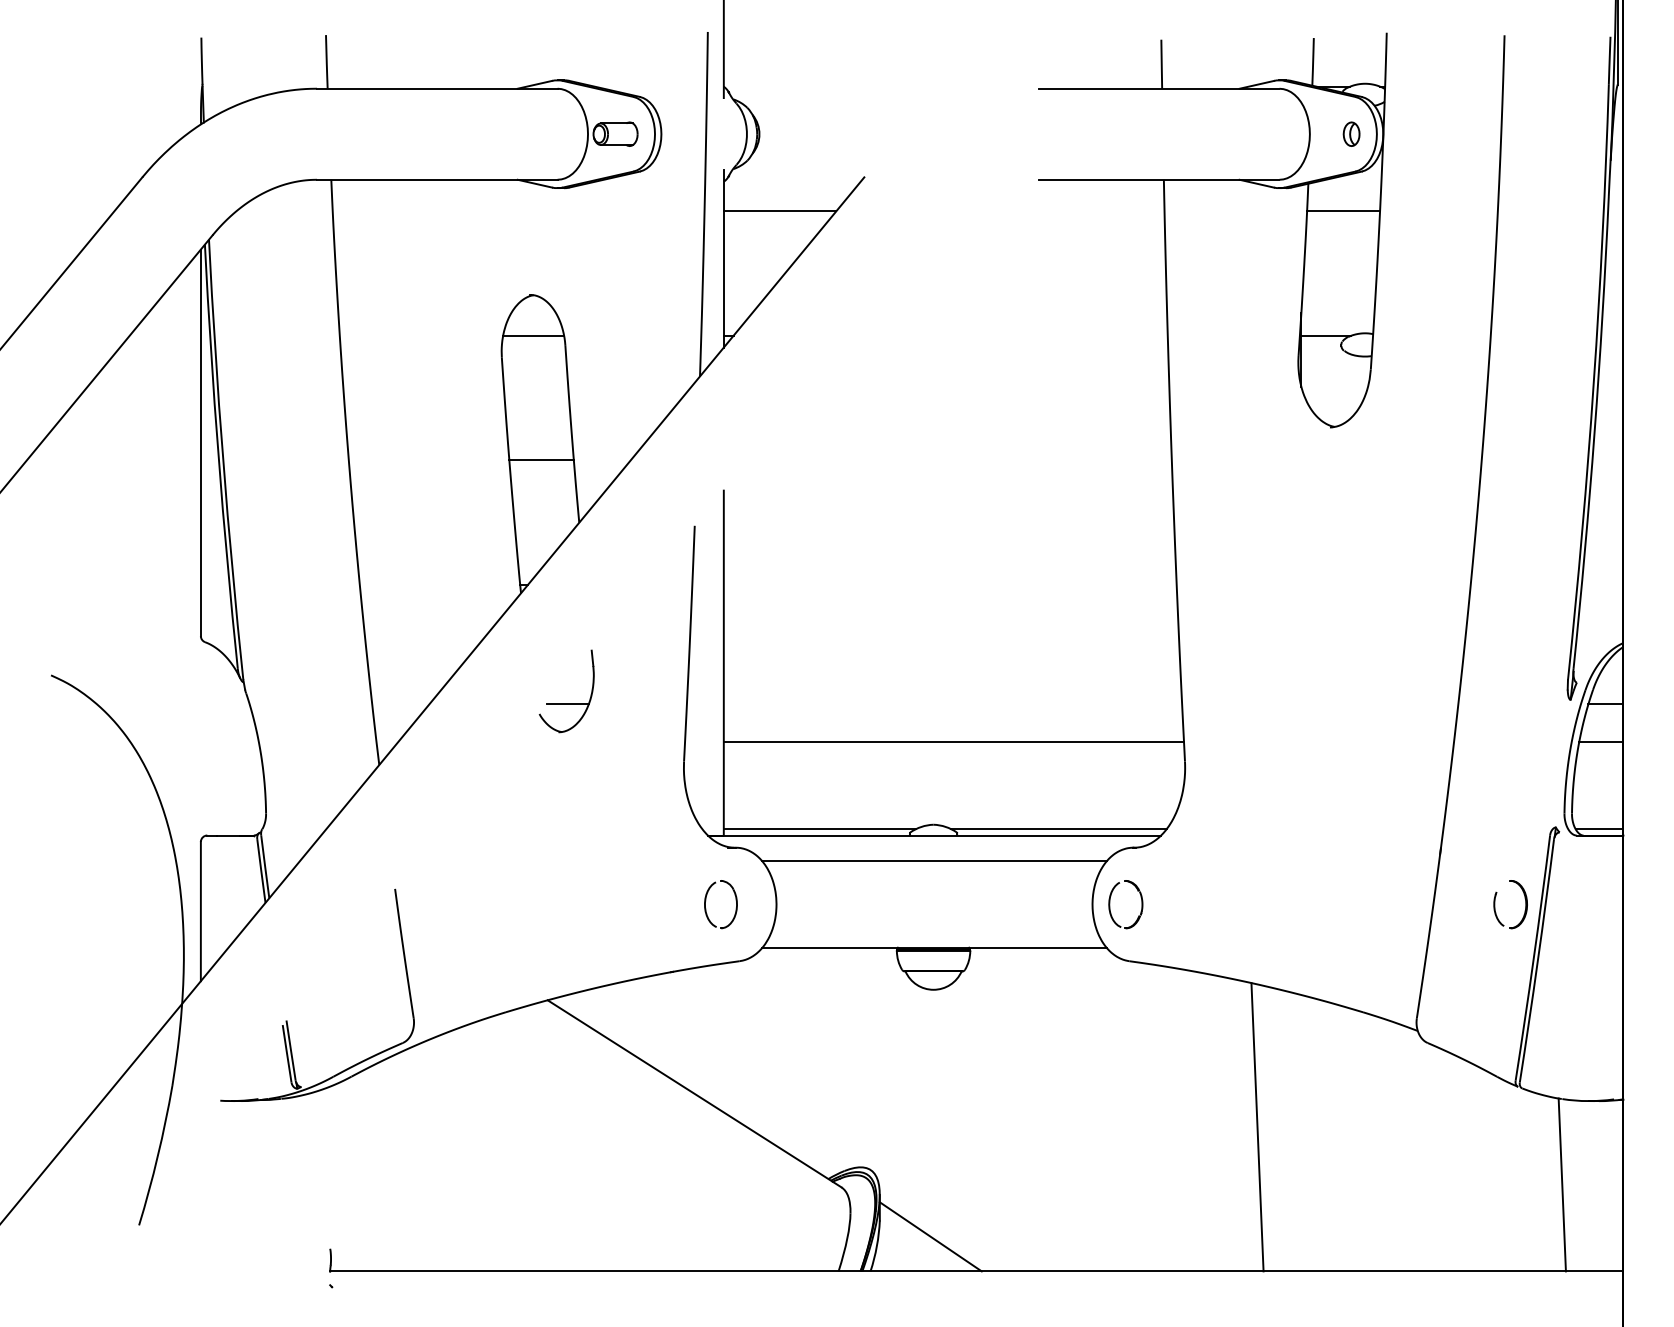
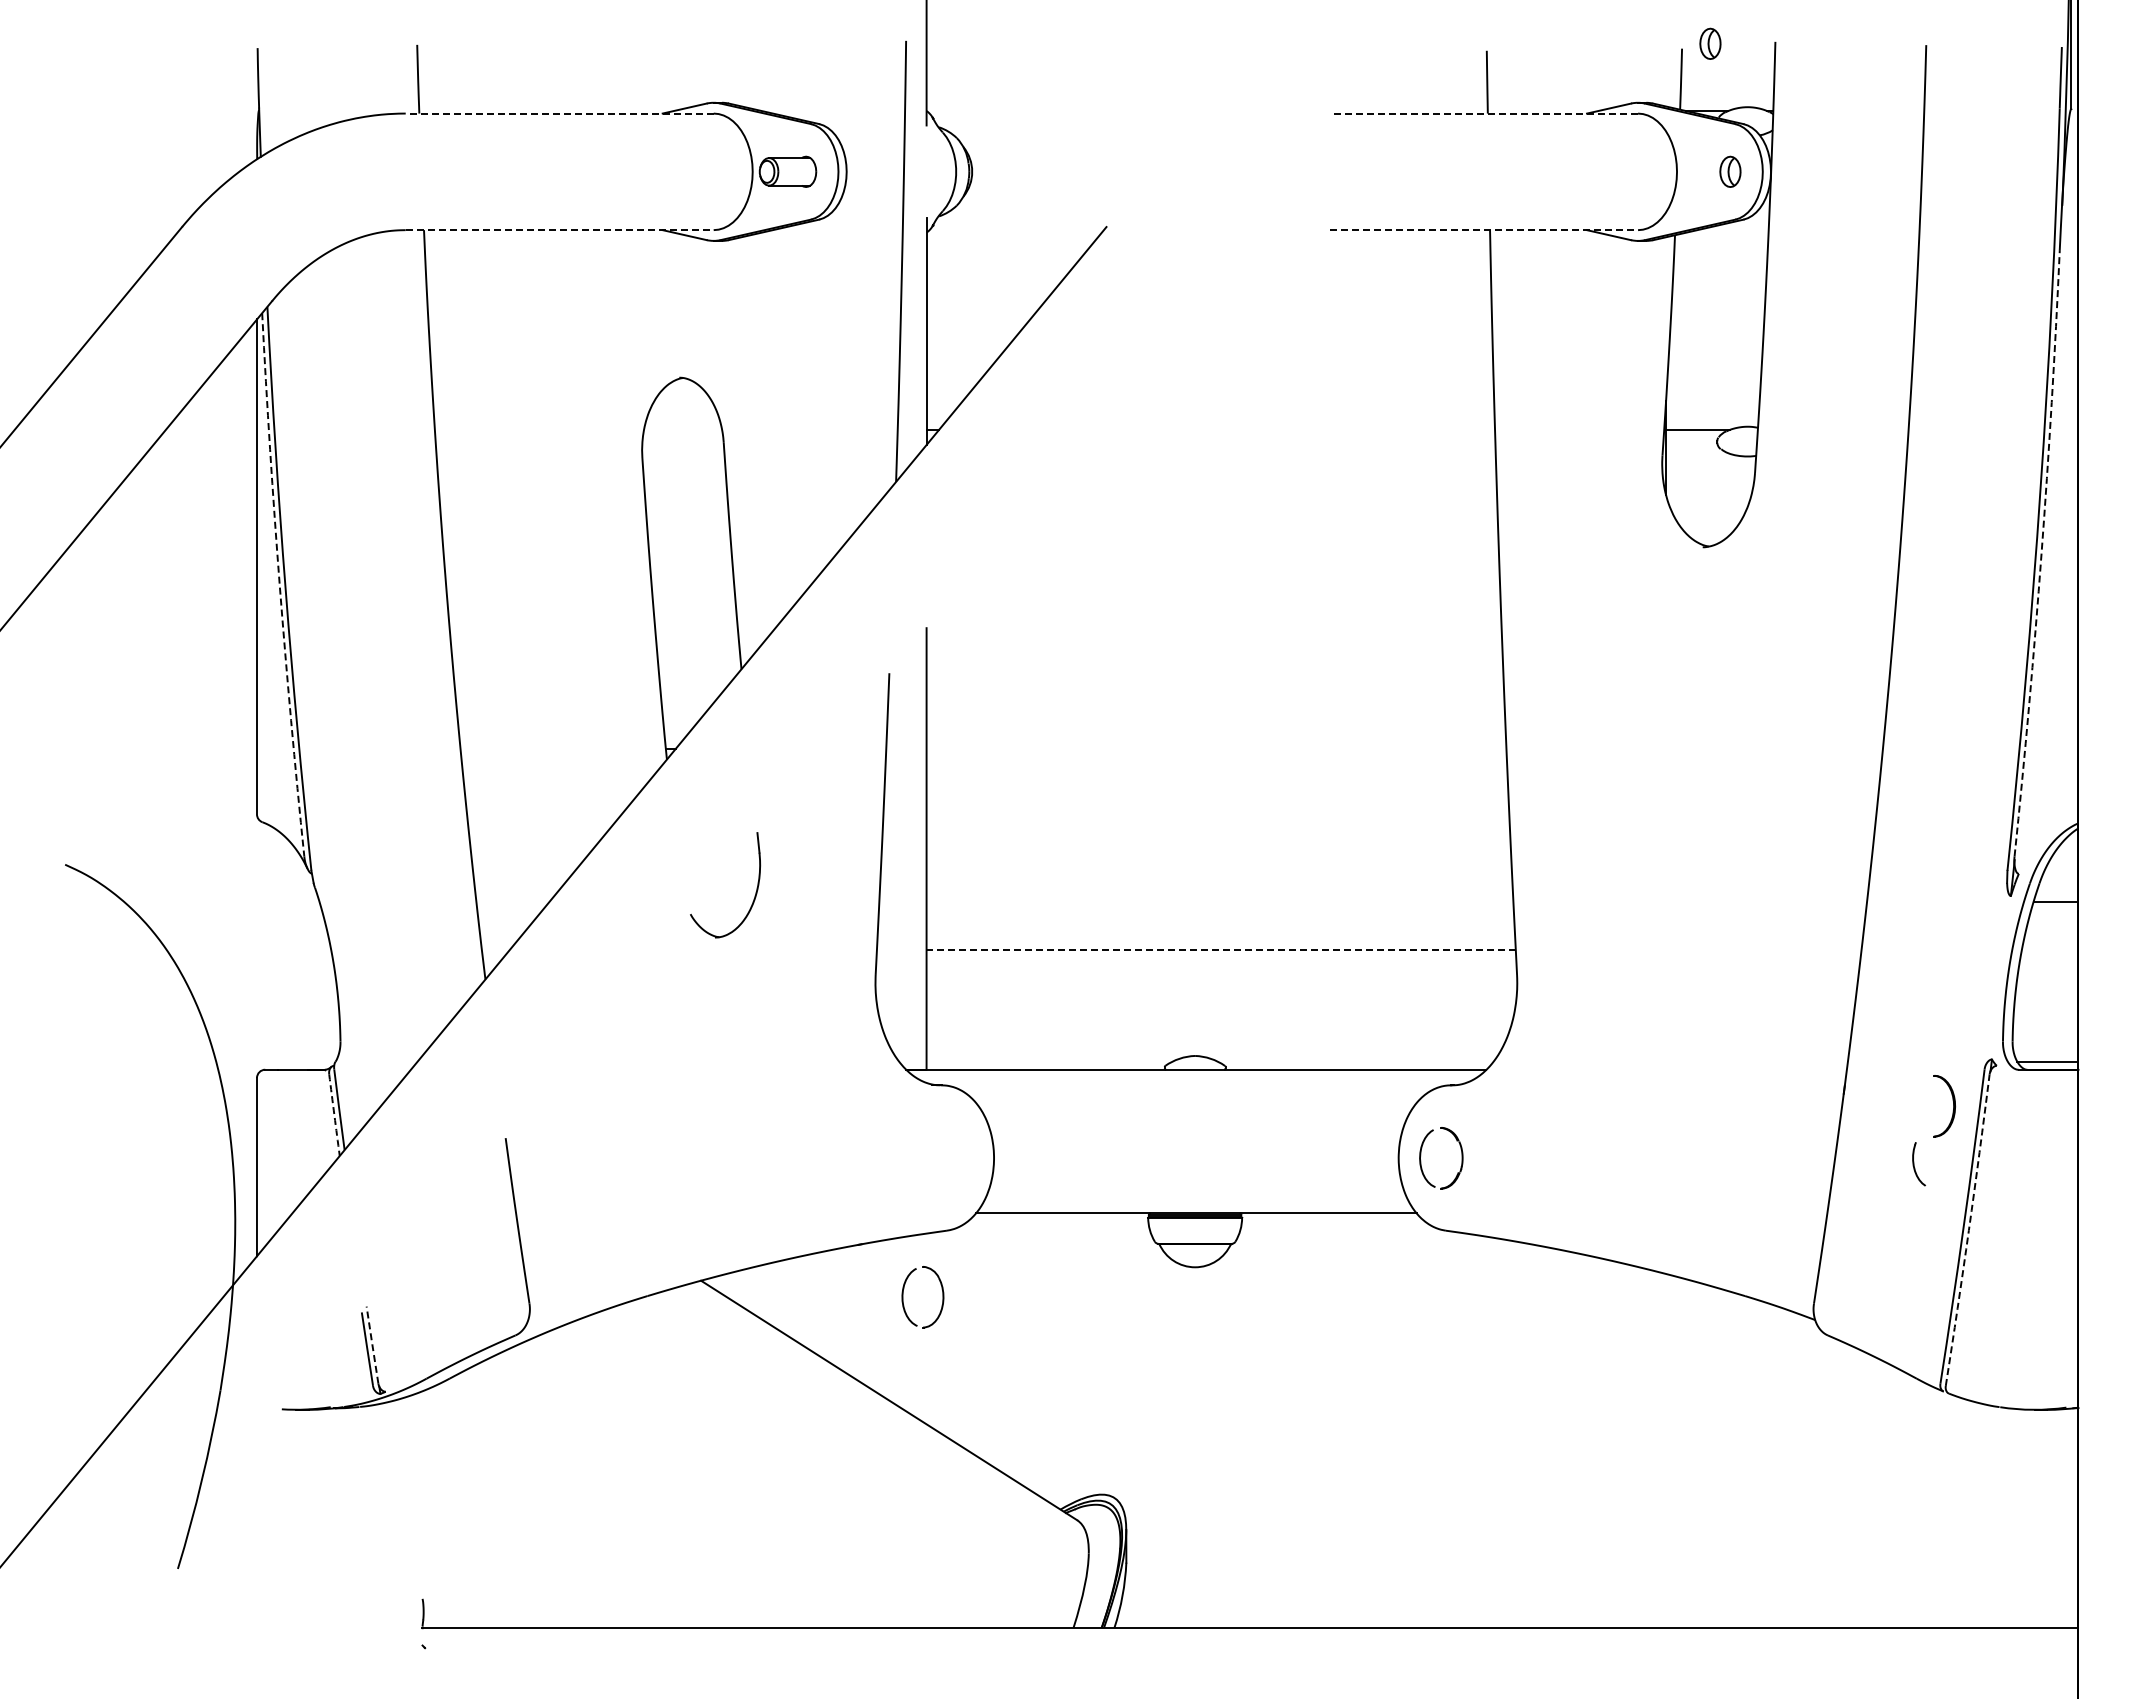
part: (1336, 34) -> (1710, 43), added
line: (437, 88) -> (559, 113), solid -> dashed
line: (1159, 88) -> (1484, 113), solid -> dashed
line: (437, 180) -> (559, 230), solid -> dashed
line: (1159, 180) -> (1484, 230), solid -> dashed
line: (779, 211) -> (998, 270), removed
line: (1343, 211) -> (1719, 270), removed
line: (533, 335) -> (683, 429), removed
arc: (1594, 433) -> (2041, 554), solid -> dashed
arc: (218, 457) -> (279, 585), solid -> dashed
line: (541, 460) -> (693, 589), removed
line: (567, 704) -> (726, 901), removed
line: (954, 742) -> (1221, 950), solid -> dashed
line: (1600, 742) -> (2049, 950), removed
line: (819, 829) -> (1049, 1061), removed
line: (1058, 829) -> (1355, 1061), removed
line: (933, 861) -> (1195, 1102), removed
arc: (261, 871) -> (334, 1115), solid -> dashed
part: (705, 904) -> (903, 1297), moved
part: (1525, 904) -> (1953, 1106), moved
arc: (1537, 961) -> (1968, 1230), solid -> dashed
line: (291, 1050) -> (372, 1344), solid -> dashed
line: (1257, 1126) -> (1609, 1442), removed
line: (1561, 1184) -> (1999, 1516), removed
line: (930, 1236) -> (1191, 1583), removed

